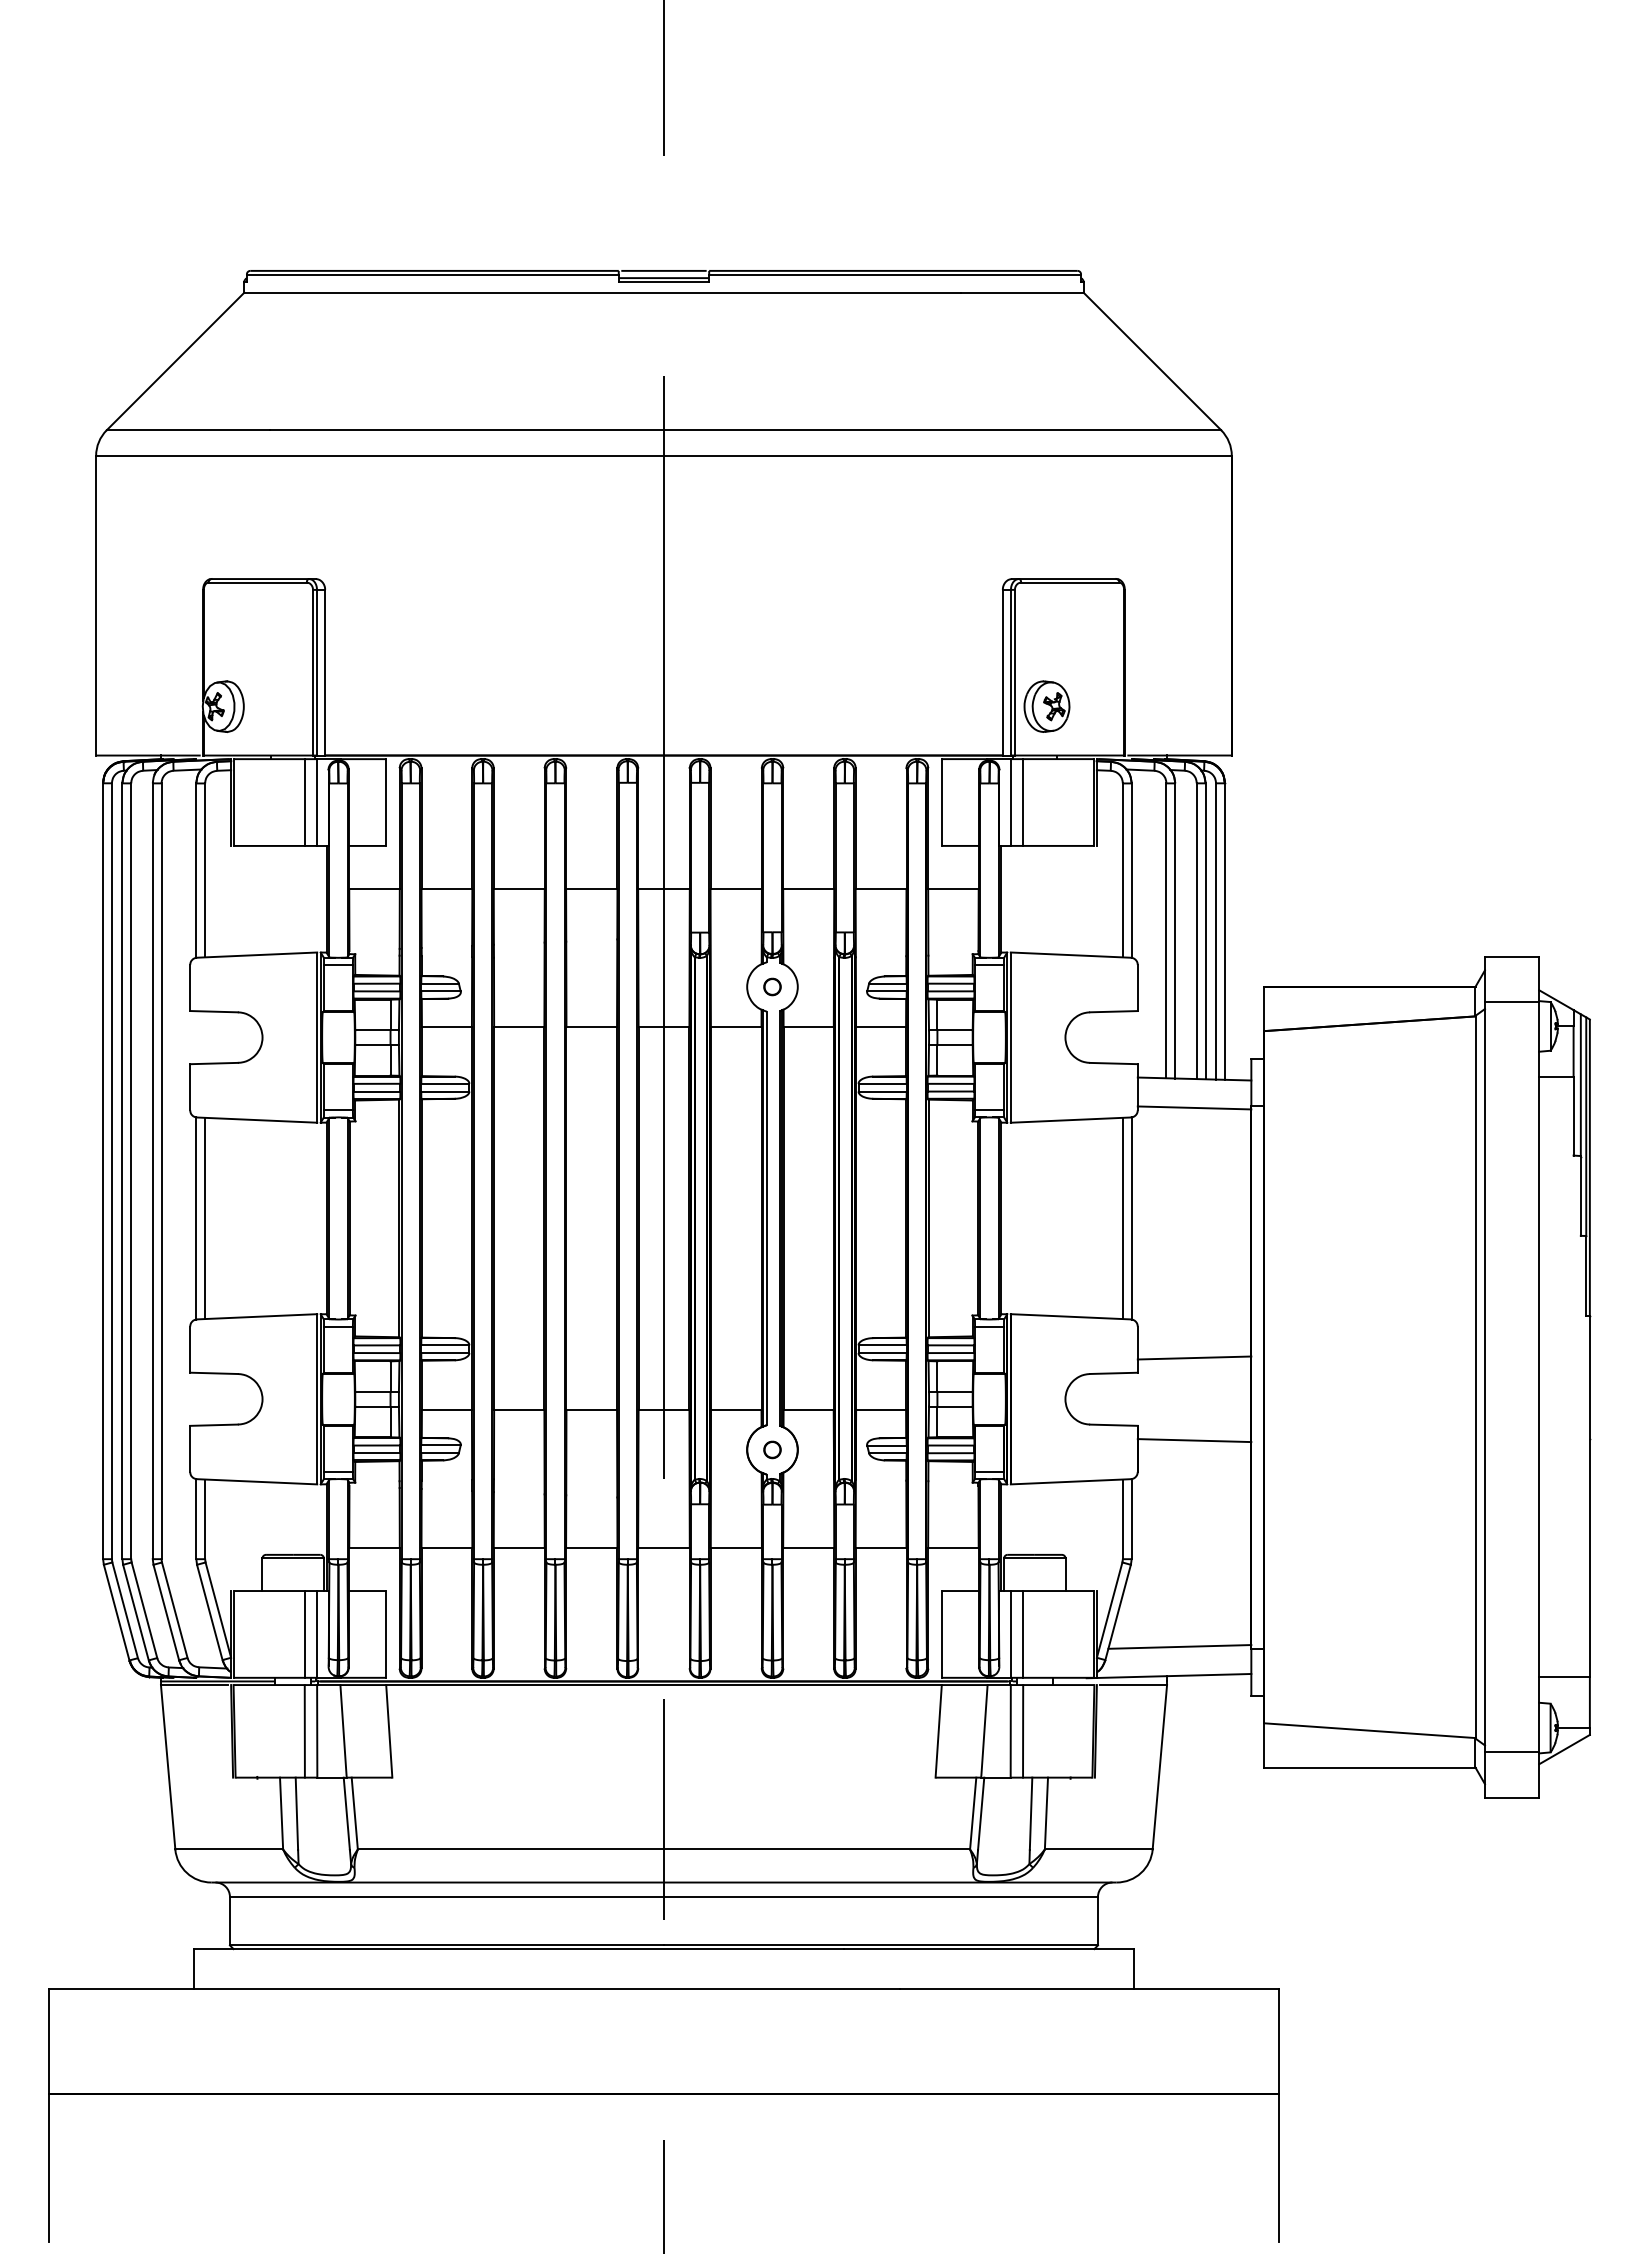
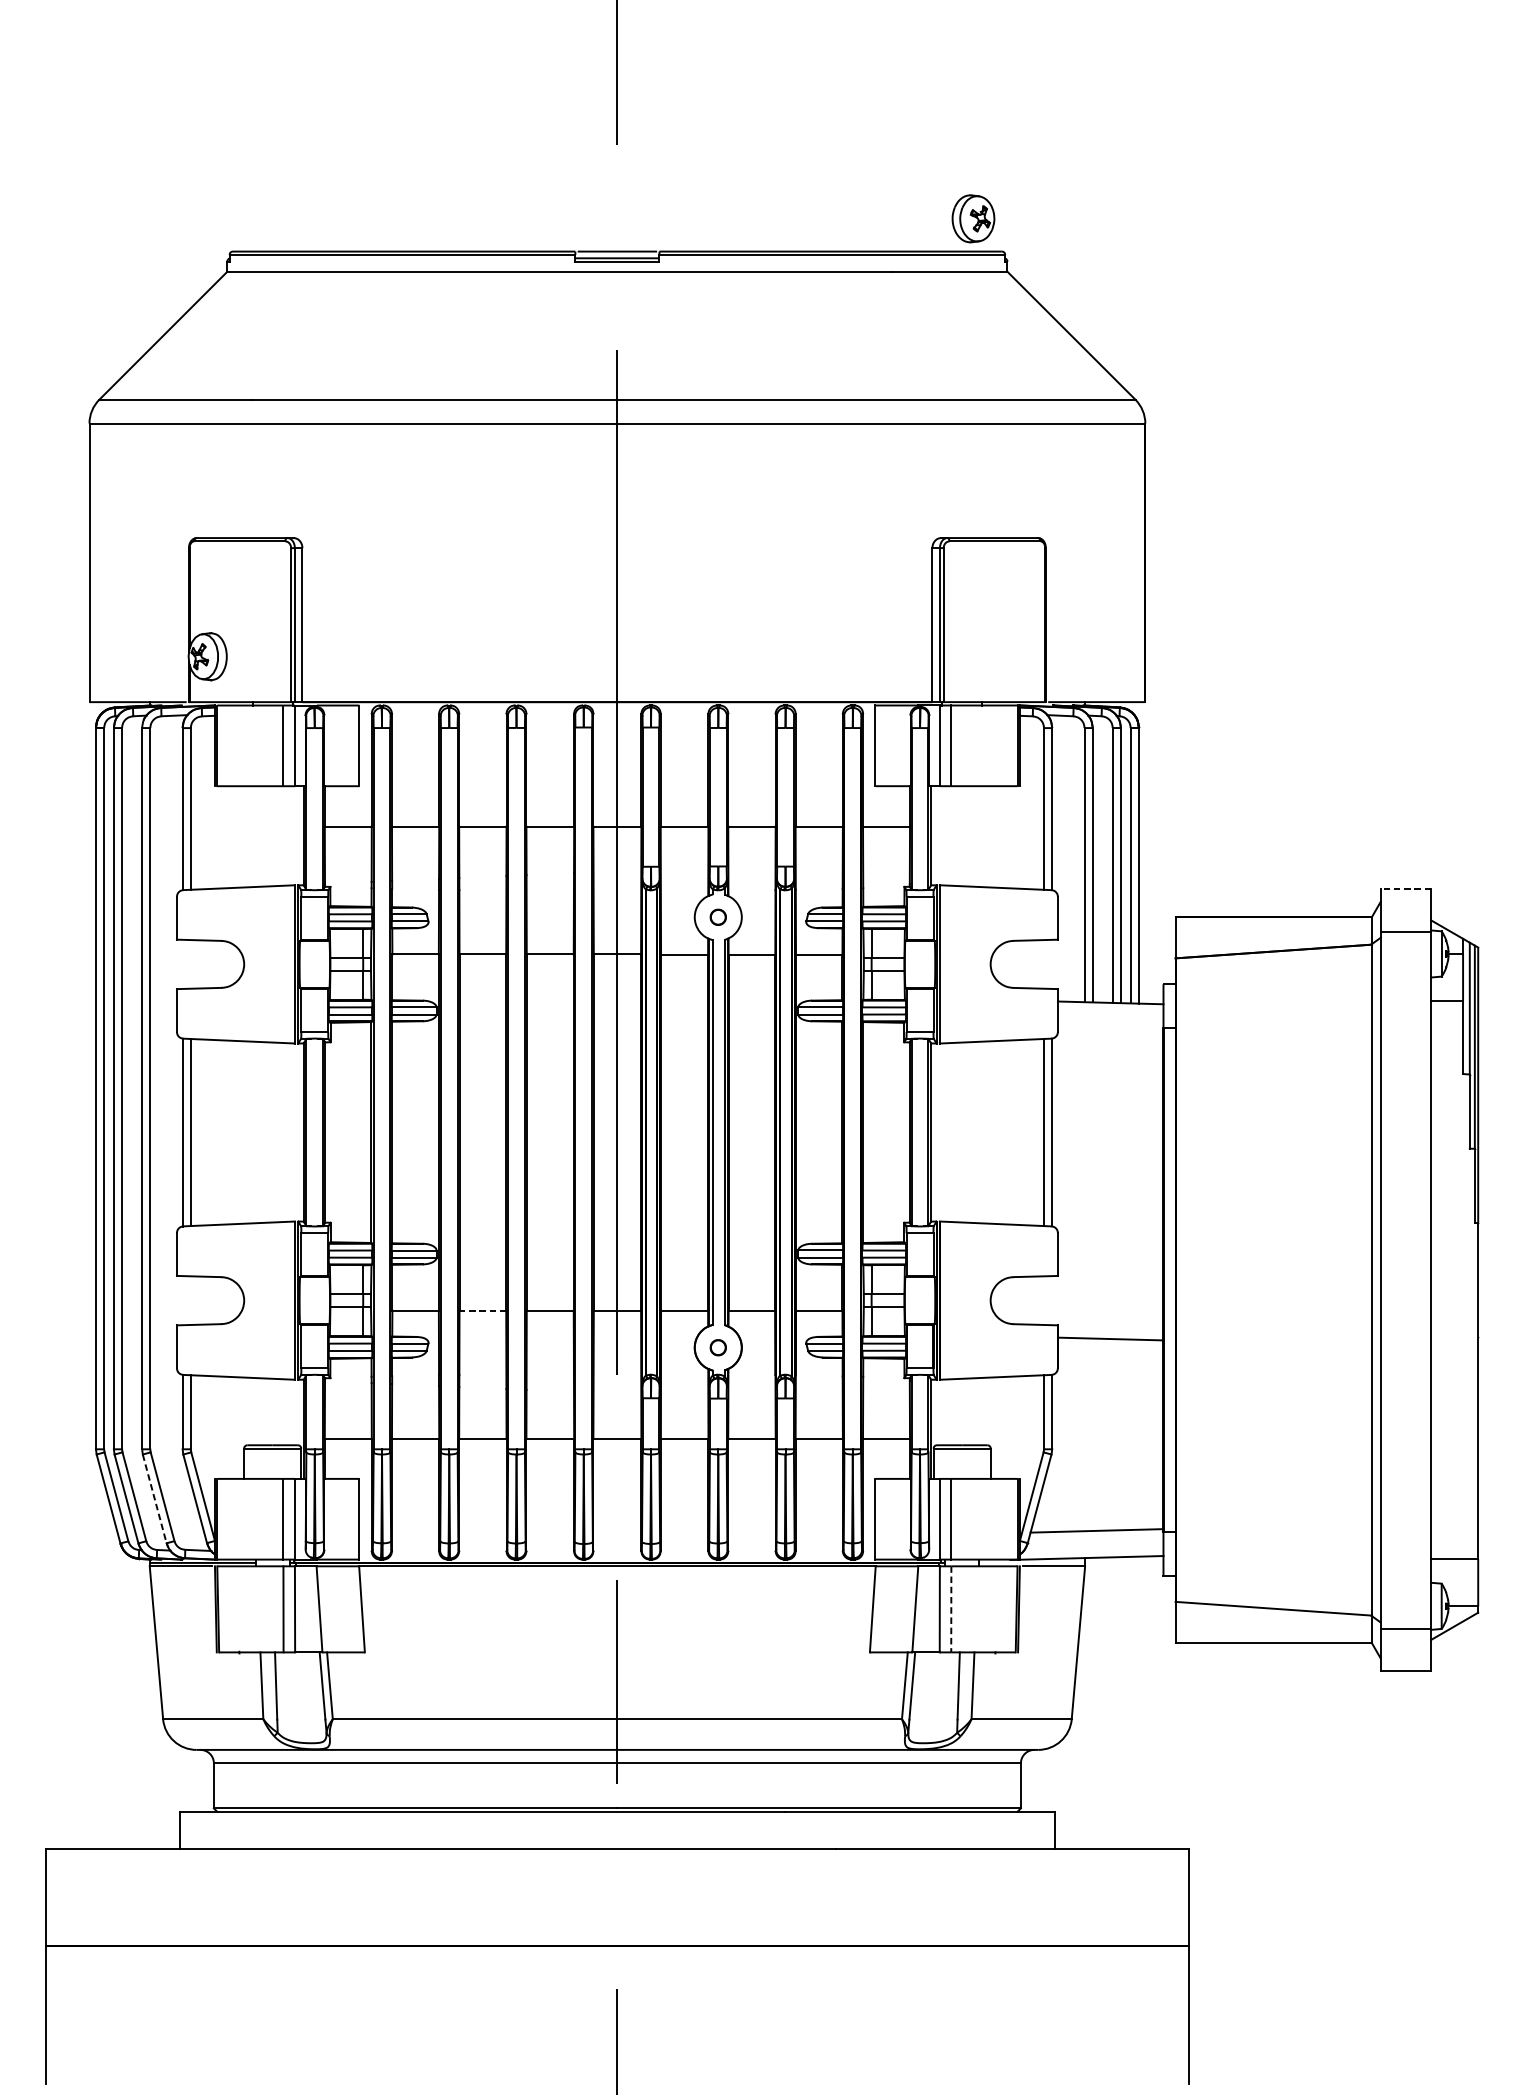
part: (1046, 706) -> (973, 218), moved
line: (1511, 956) -> (1405, 888), solid -> dashed
line: (1194, 1107) -> (1110, 1029), removed
line: (1194, 1357) -> (1110, 1261), removed
line: (518, 1409) -> (482, 1310), solid -> dashed
line: (166, 1613) -> (154, 1499), solid -> dashed
line: (1023, 1731) -> (951, 1609), solid -> dashed

